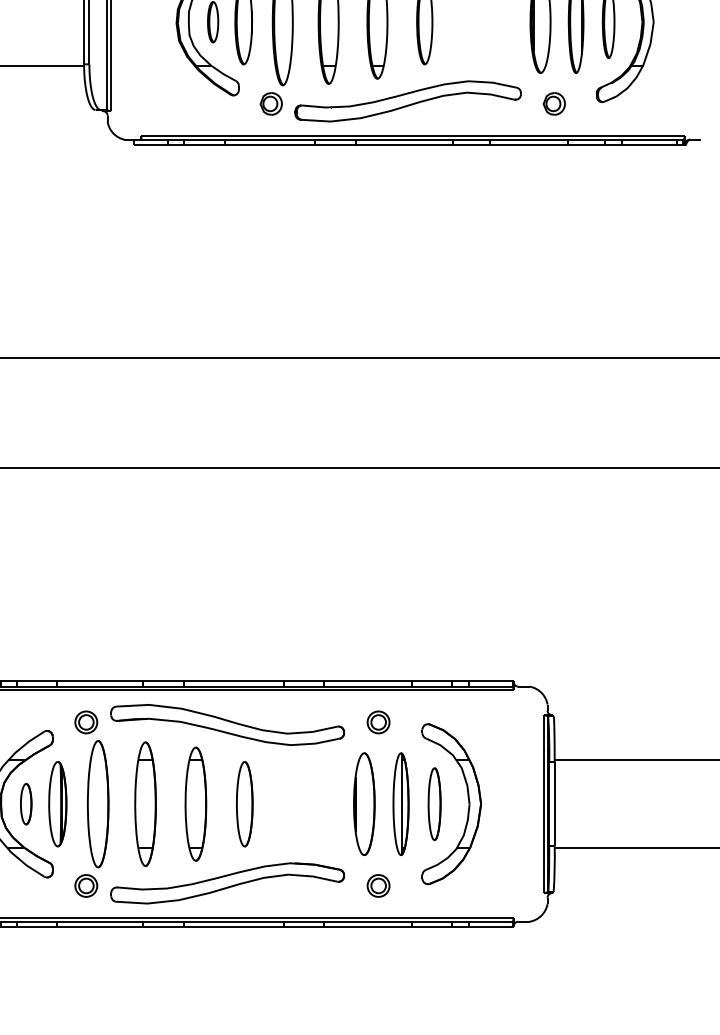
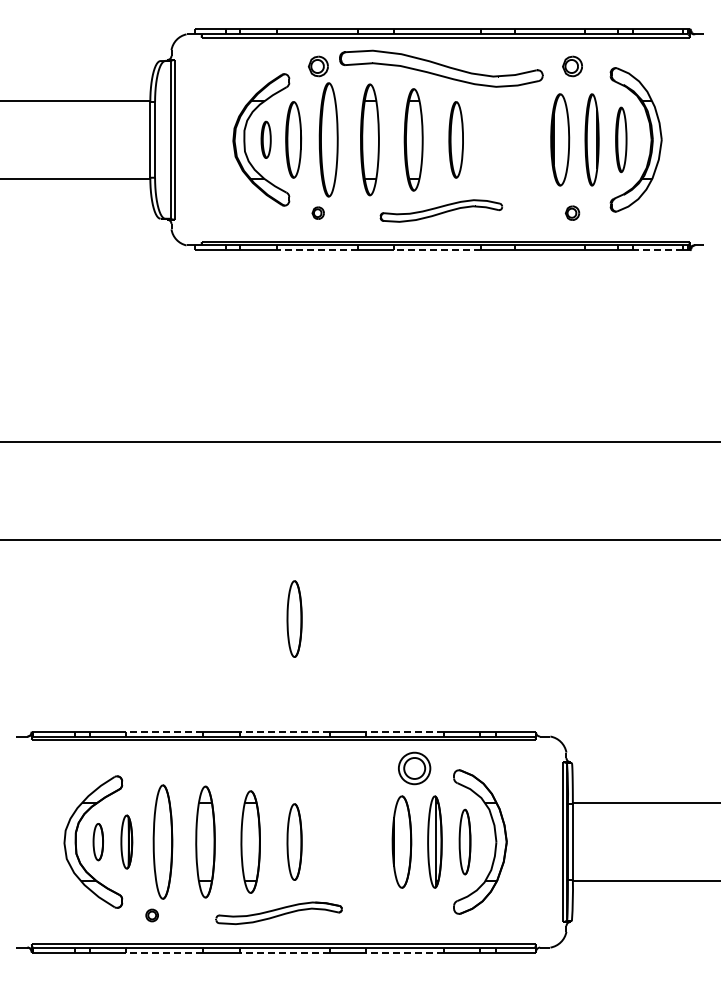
part: (408, 100) -> (441, 210), size x0.6
part: (270, 103) -> (317, 212), size x0.6
part: (554, 103) -> (572, 212), size x0.7
line: (269, 145) -> (316, 250), solid -> dashed
line: (403, 145) -> (437, 250), solid -> dashed
line: (650, 145) -> (658, 250), solid -> dashed
part: (244, 555) -> (294, 618), added
line: (99, 681) -> (164, 731), solid -> dashed
line: (233, 681) -> (284, 731), solid -> dashed
line: (367, 681) -> (404, 731), solid -> dashed
part: (85, 722) -> (151, 768), removed
part: (378, 722) -> (414, 768), size x1.6
part: (226, 724) -> (278, 770), removed
part: (57, 803) -> (126, 841), size x0.7
part: (226, 883) -> (278, 913), size x0.6
part: (85, 885) -> (151, 915), size x0.6
part: (378, 885) -> (414, 915), removed
line: (99, 927) -> (164, 952), solid -> dashed
line: (233, 927) -> (284, 952), solid -> dashed
line: (367, 927) -> (404, 952), solid -> dashed

